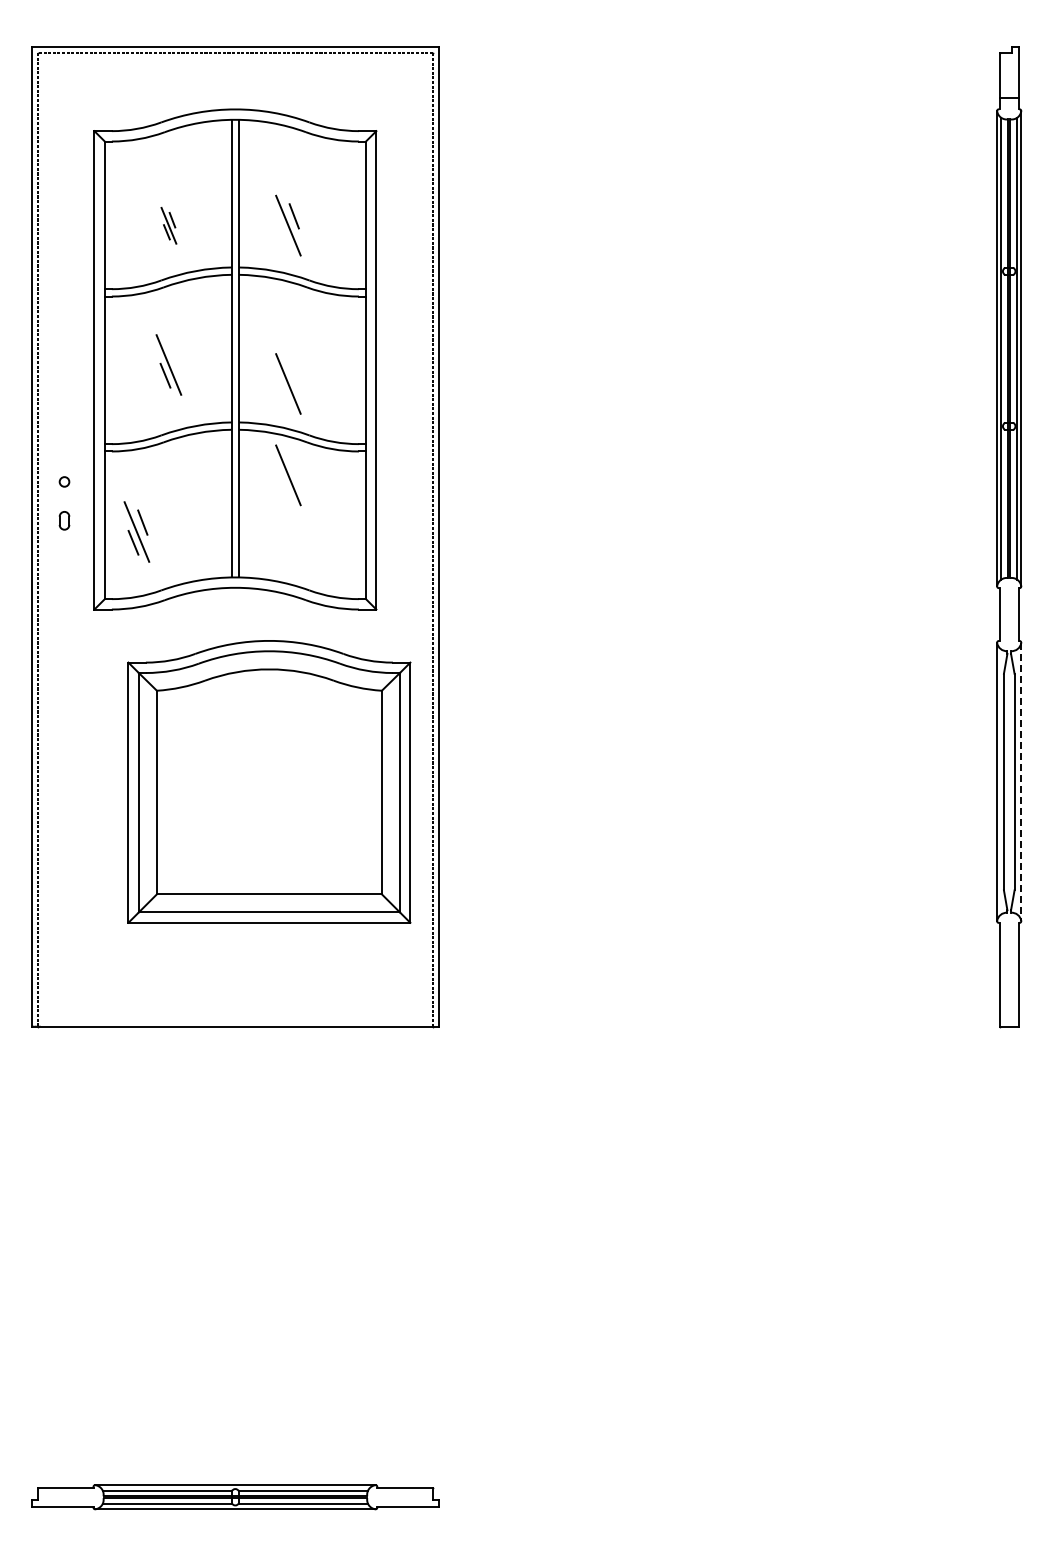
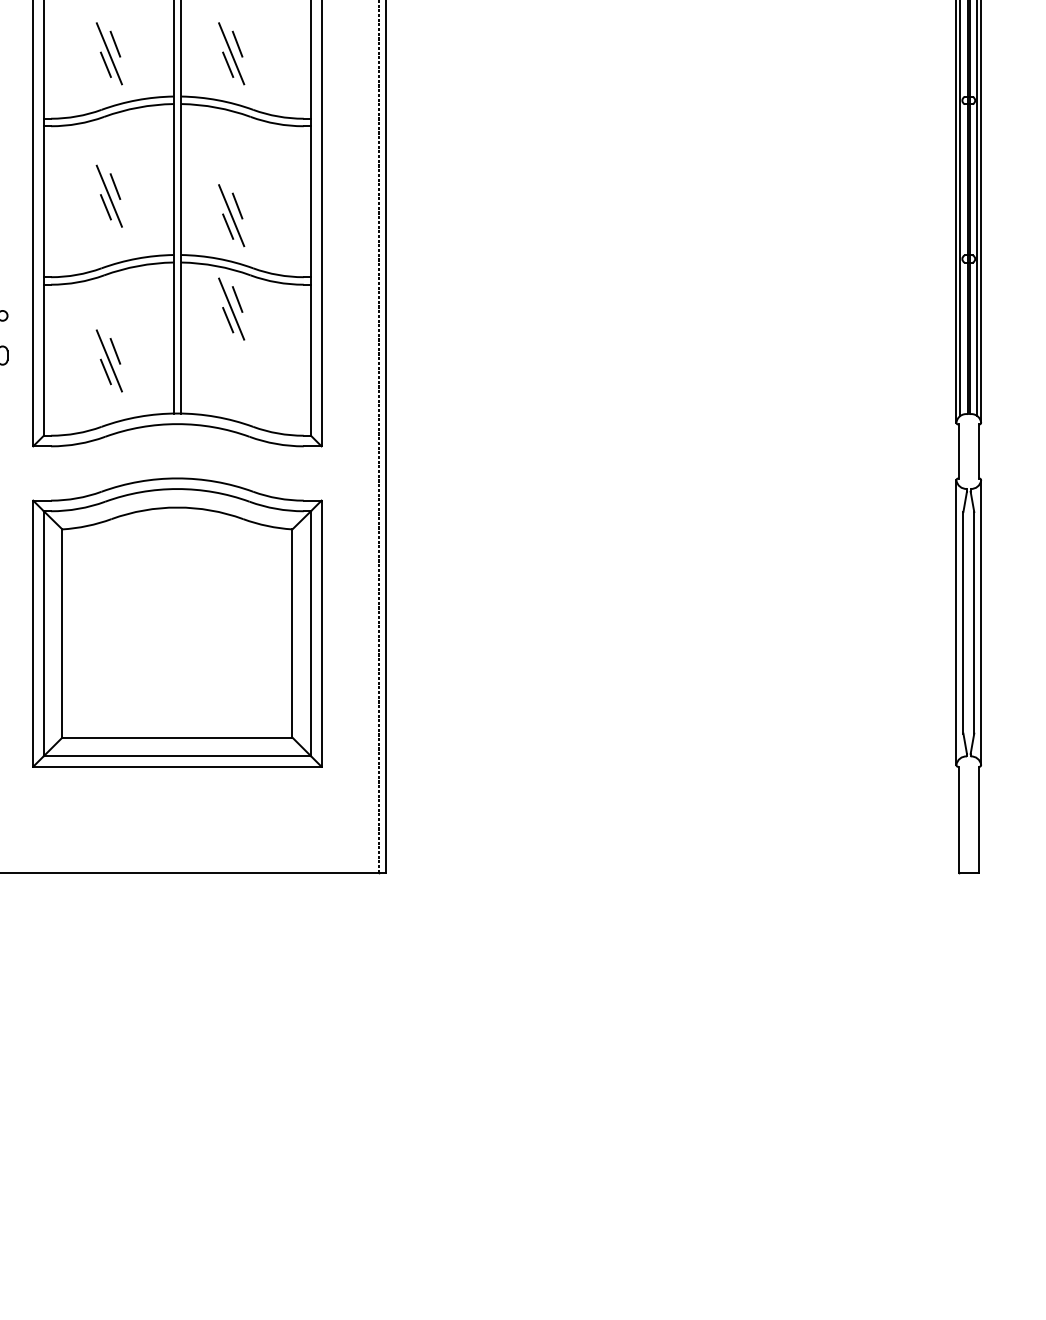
part: (168, 225) -> (108, 53), size x1.67
line: (284, 236) -> (227, 64), added
line: (174, 355) -> (115, 186), added
line: (293, 374) -> (236, 205), added
line: (284, 394) -> (227, 226), added
line: (293, 465) -> (236, 299), added
line: (284, 486) -> (227, 320), added
part: (136, 531) -> (108, 360), moved
part: (269, 781) -> (177, 622), moved
line: (1021, 782) -> (981, 623), dashed -> solid

